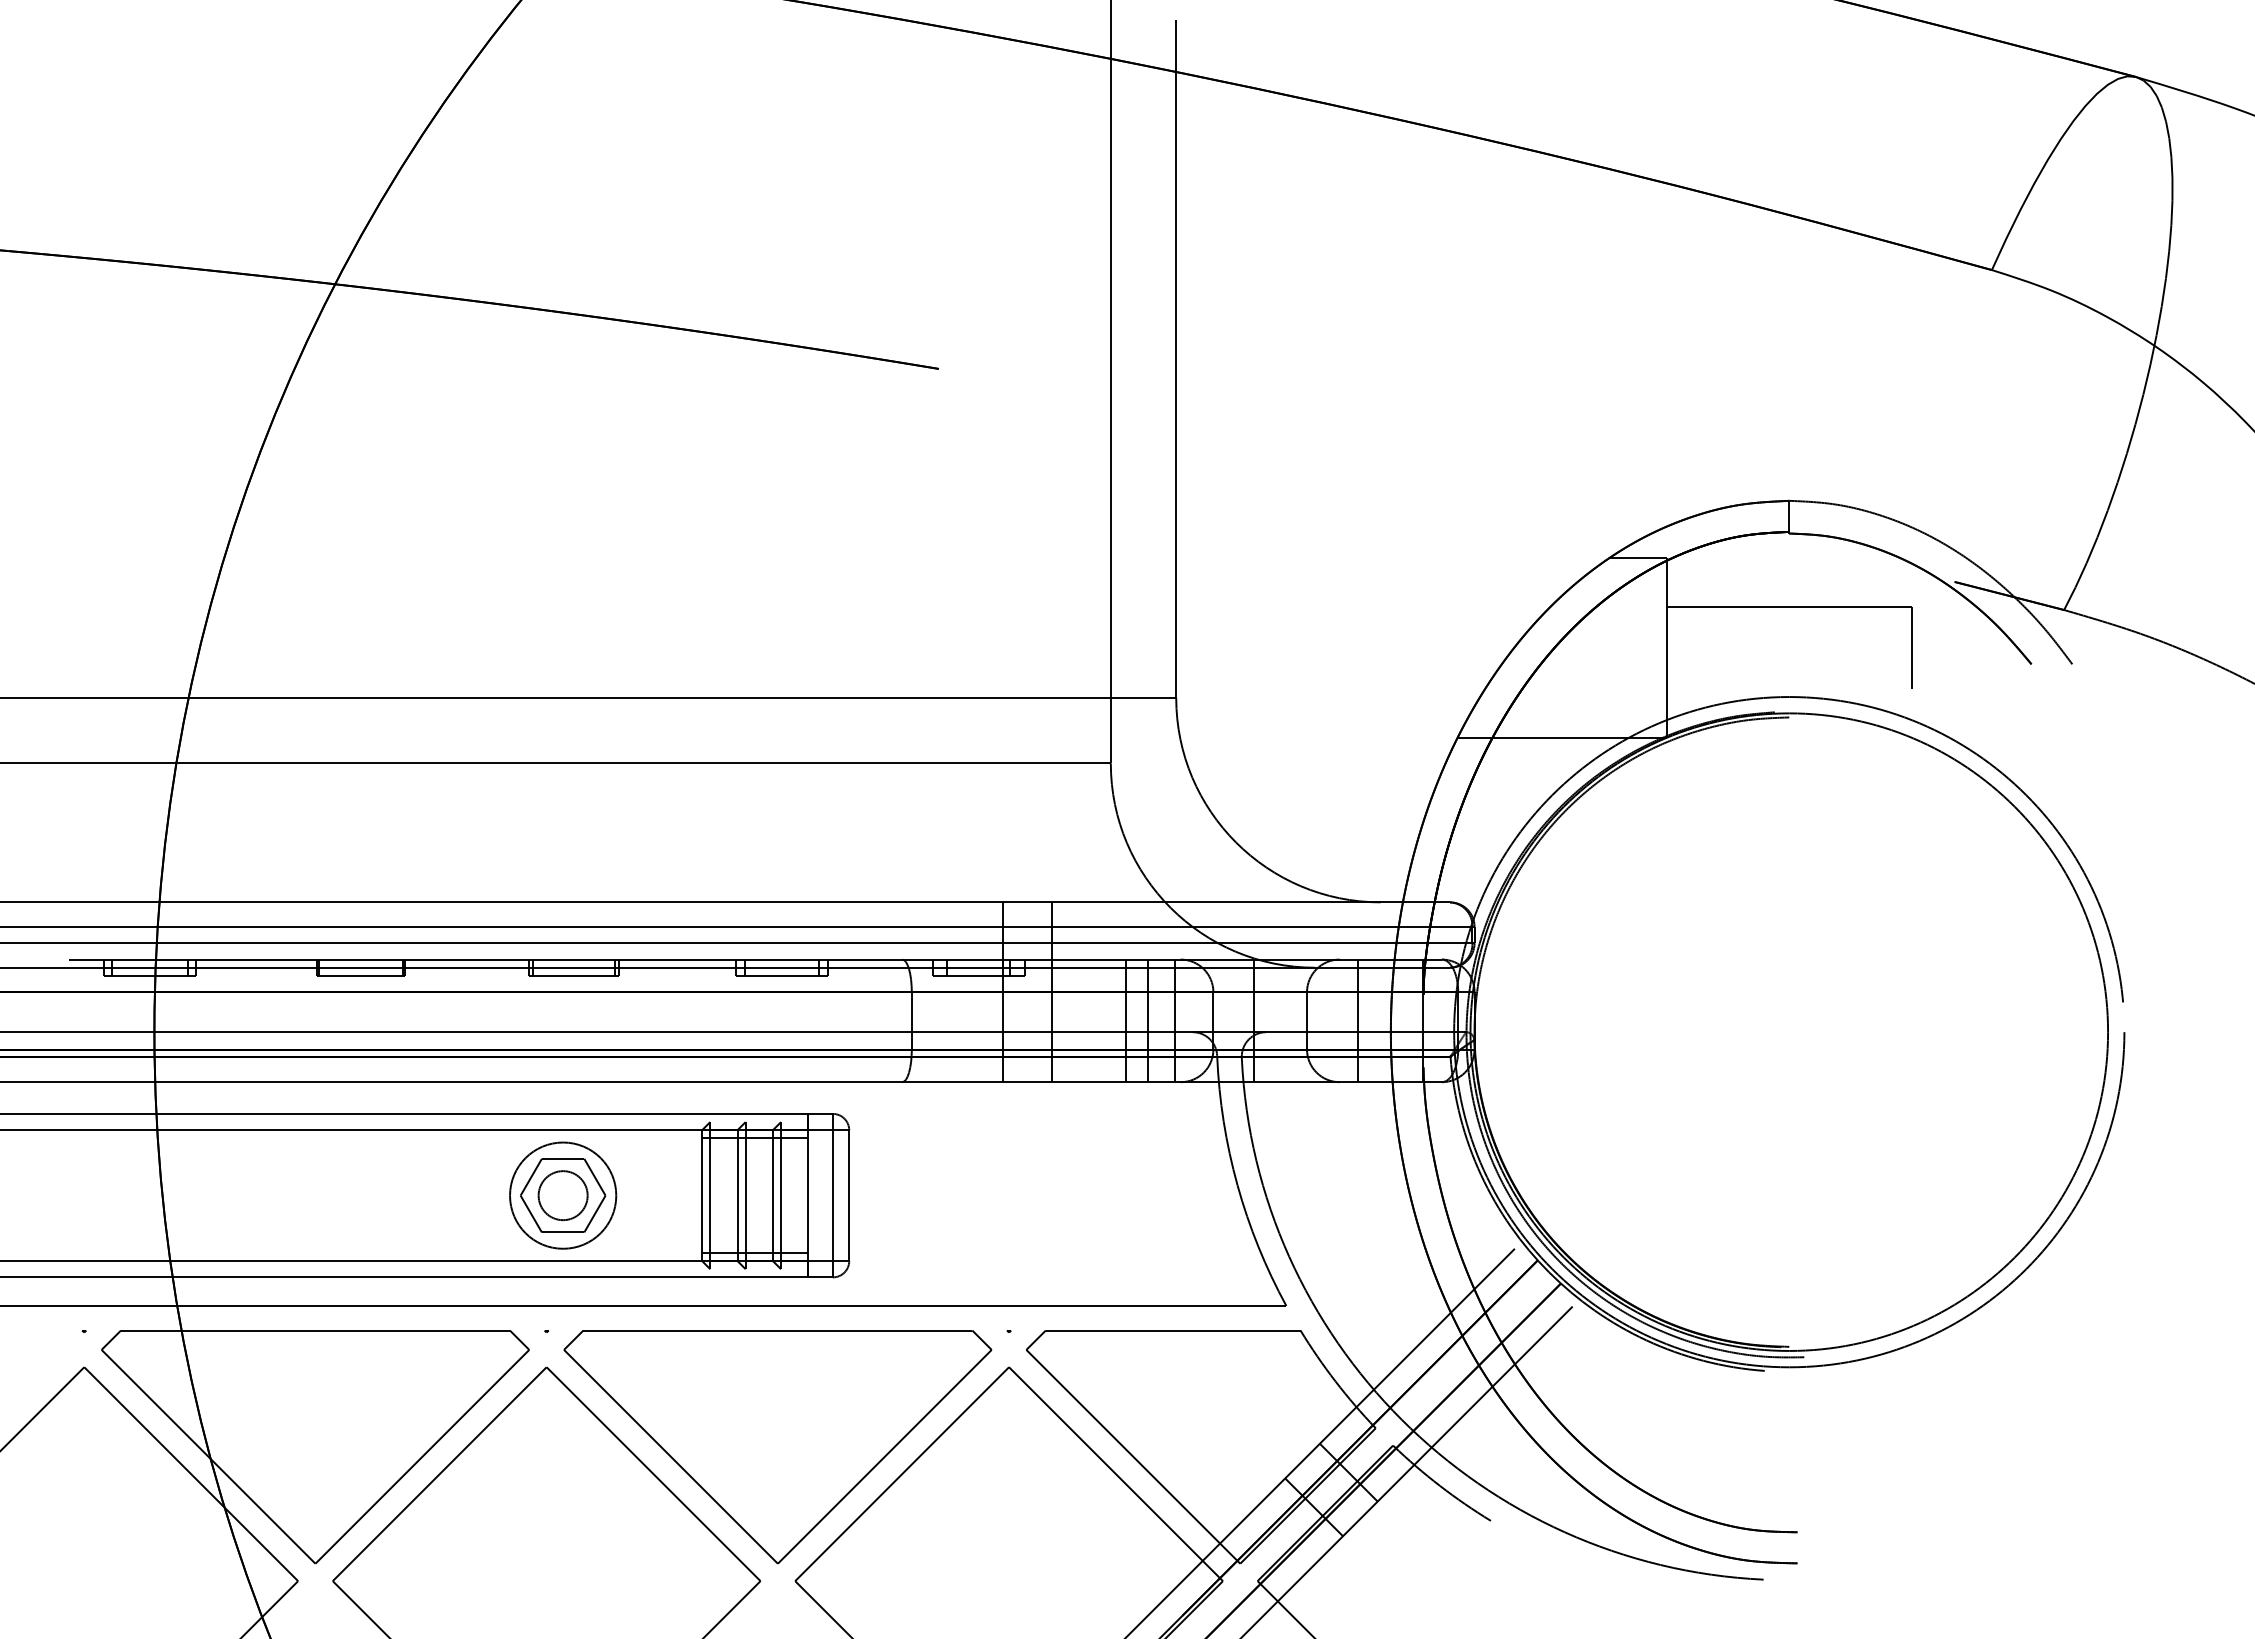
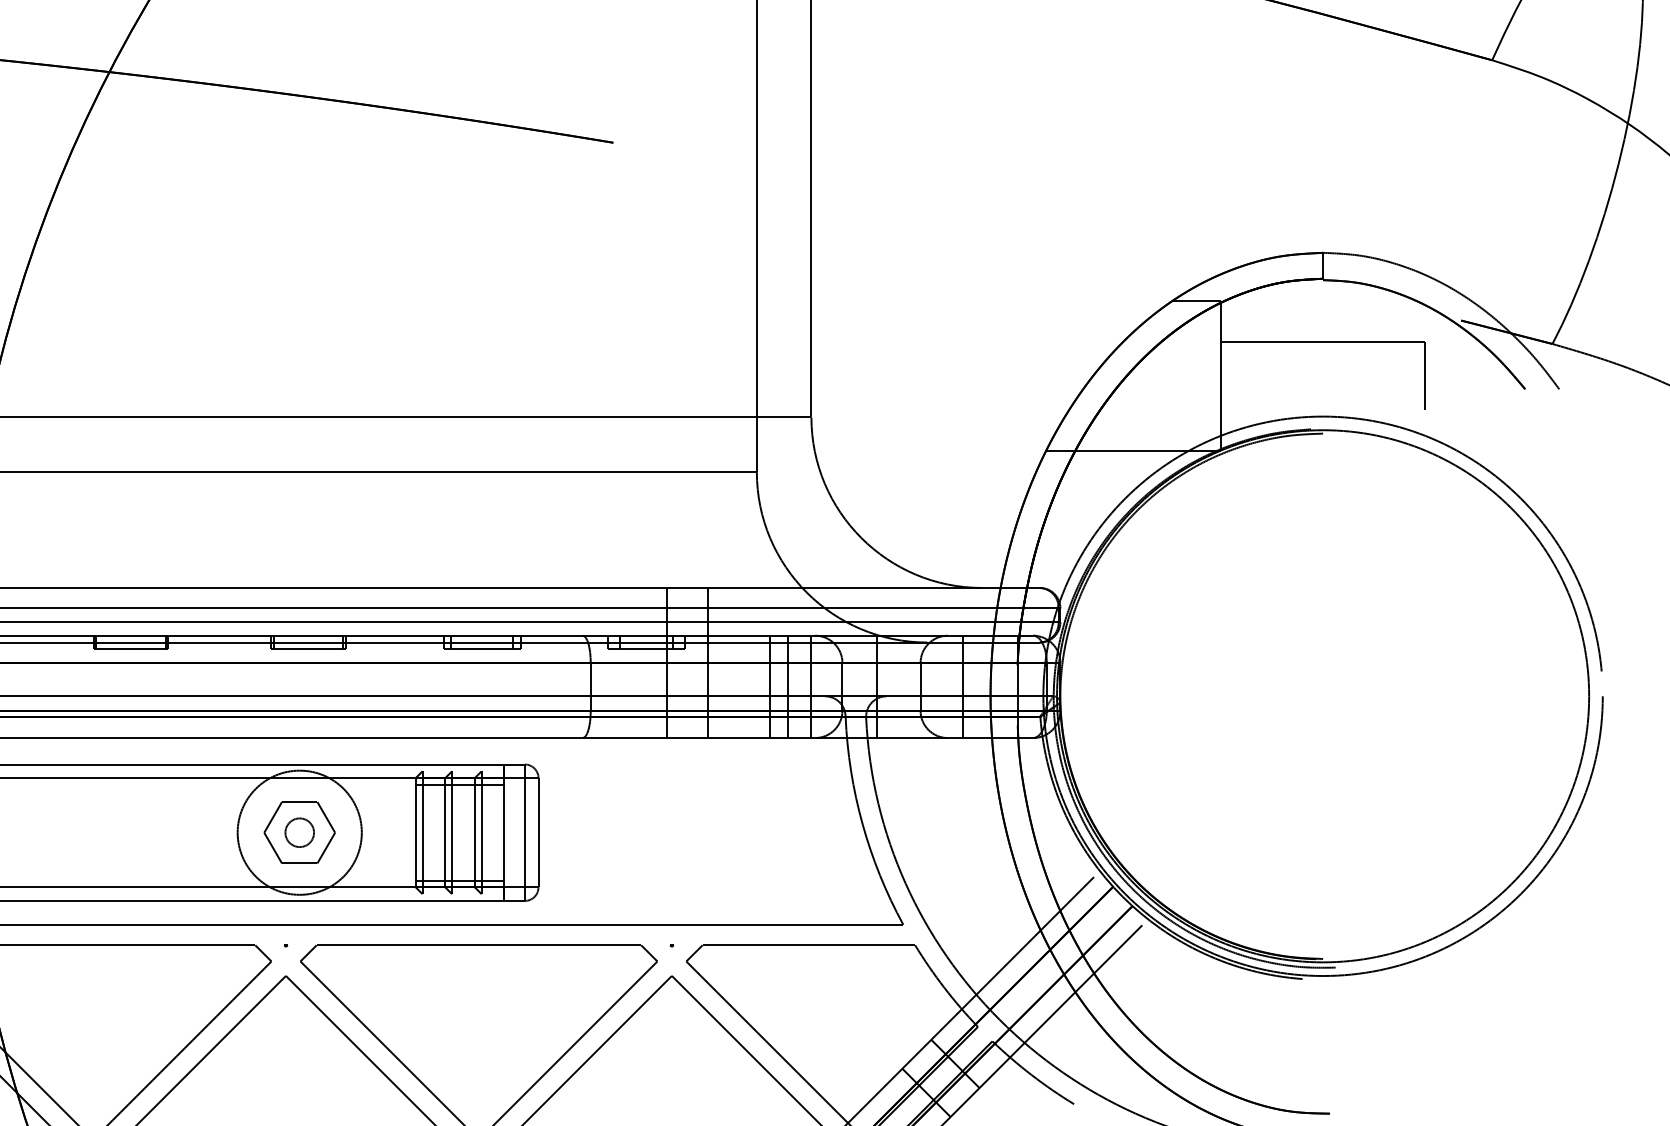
circle: (562, 1195) -> (299, 832), size x0.7
circle: (563, 1195) -> (300, 832), size x1.4

